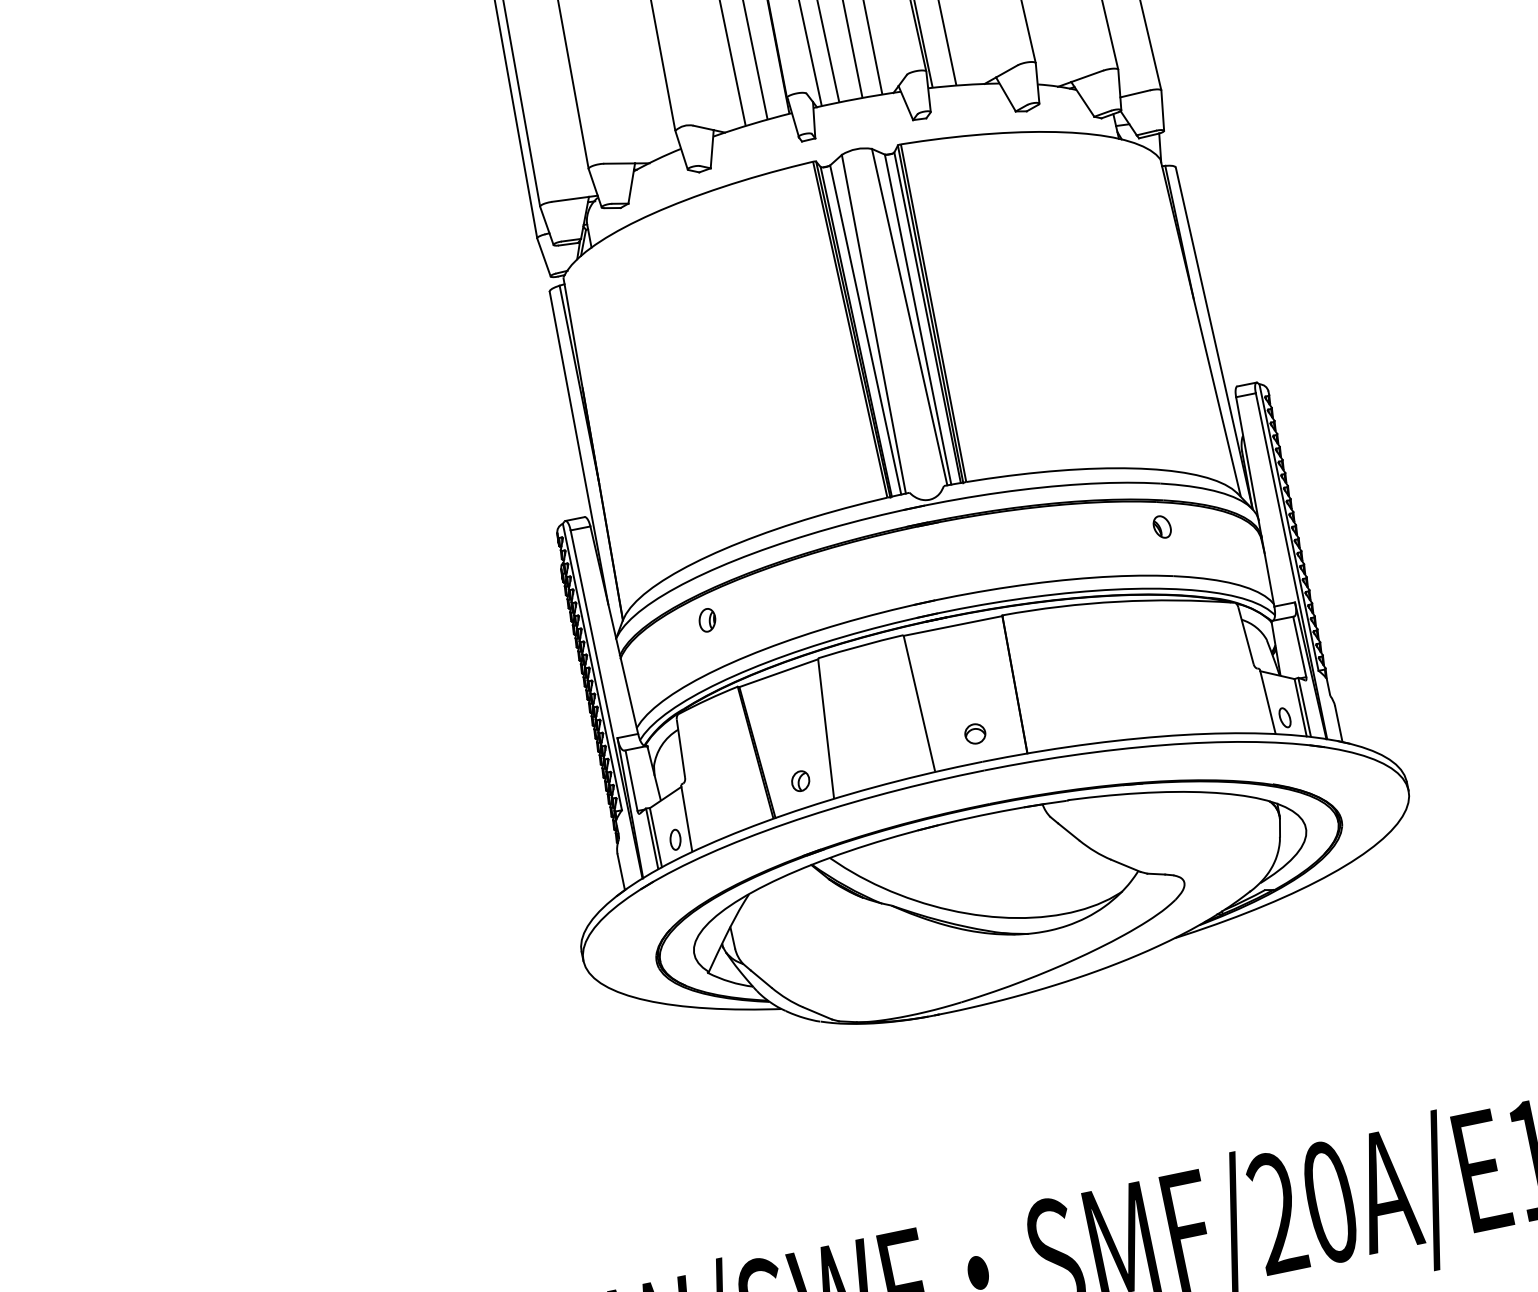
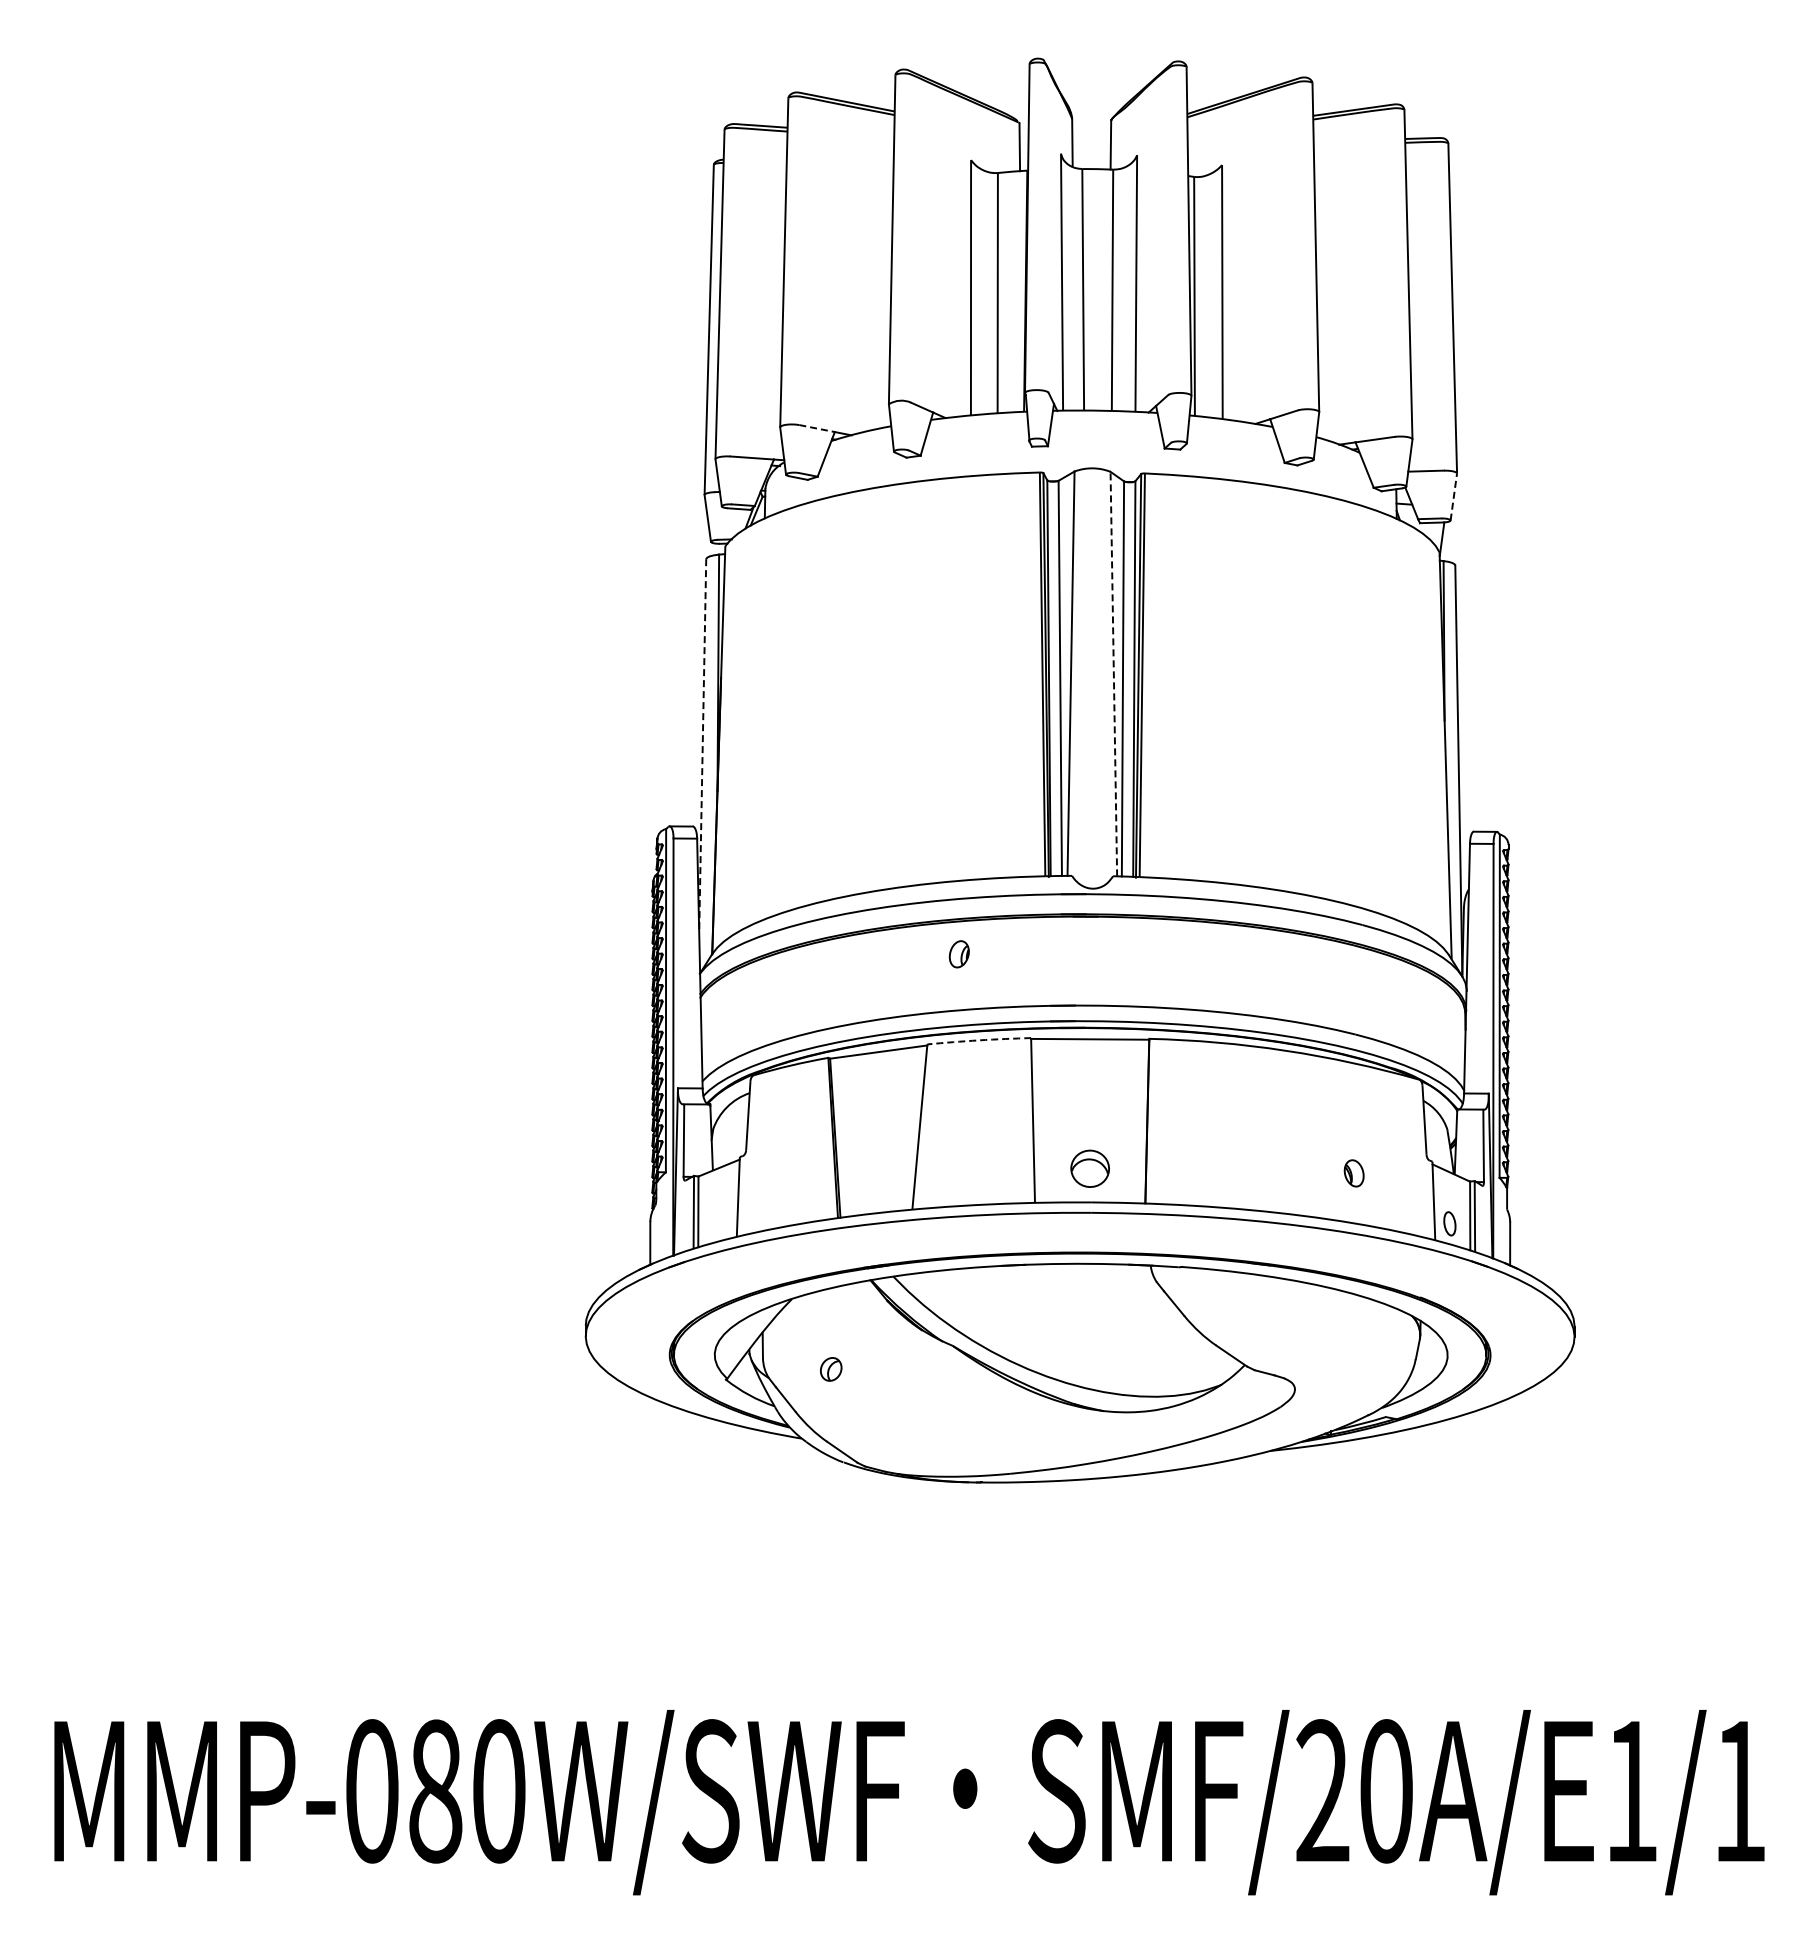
line: (1162, 111) -> (1453, 497), solid -> dashed
line: (619, 163) -> (817, 428), solid -> dashed
line: (909, 316) -> (1113, 673), solid -> dashed
line: (578, 447) -> (702, 745), solid -> dashed
part: (1161, 527) -> (1353, 1173), moved
part: (706, 620) -> (958, 954), moved
arc: (860, 646) -> (979, 1040), solid -> dashed
part: (974, 733) -> (1089, 1168), size x1.6
part: (800, 781) -> (831, 1369), moved
part: (675, 839) -> (720, 1218), removed

